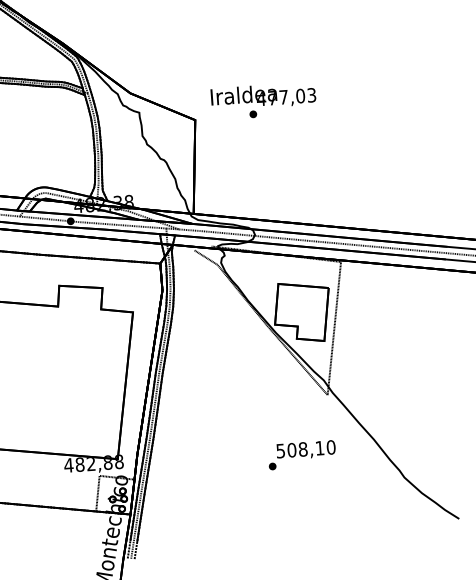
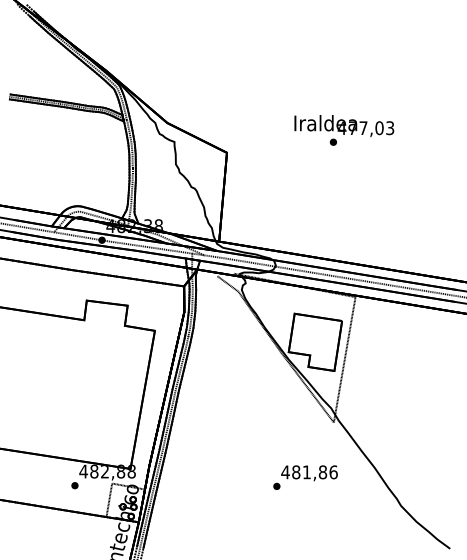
text: (264, 101) -> (344, 130), moved
text: (305, 449) -> (309, 472), 508,10 -> 481,86
part: (60, 480) -> (74, 485), added

